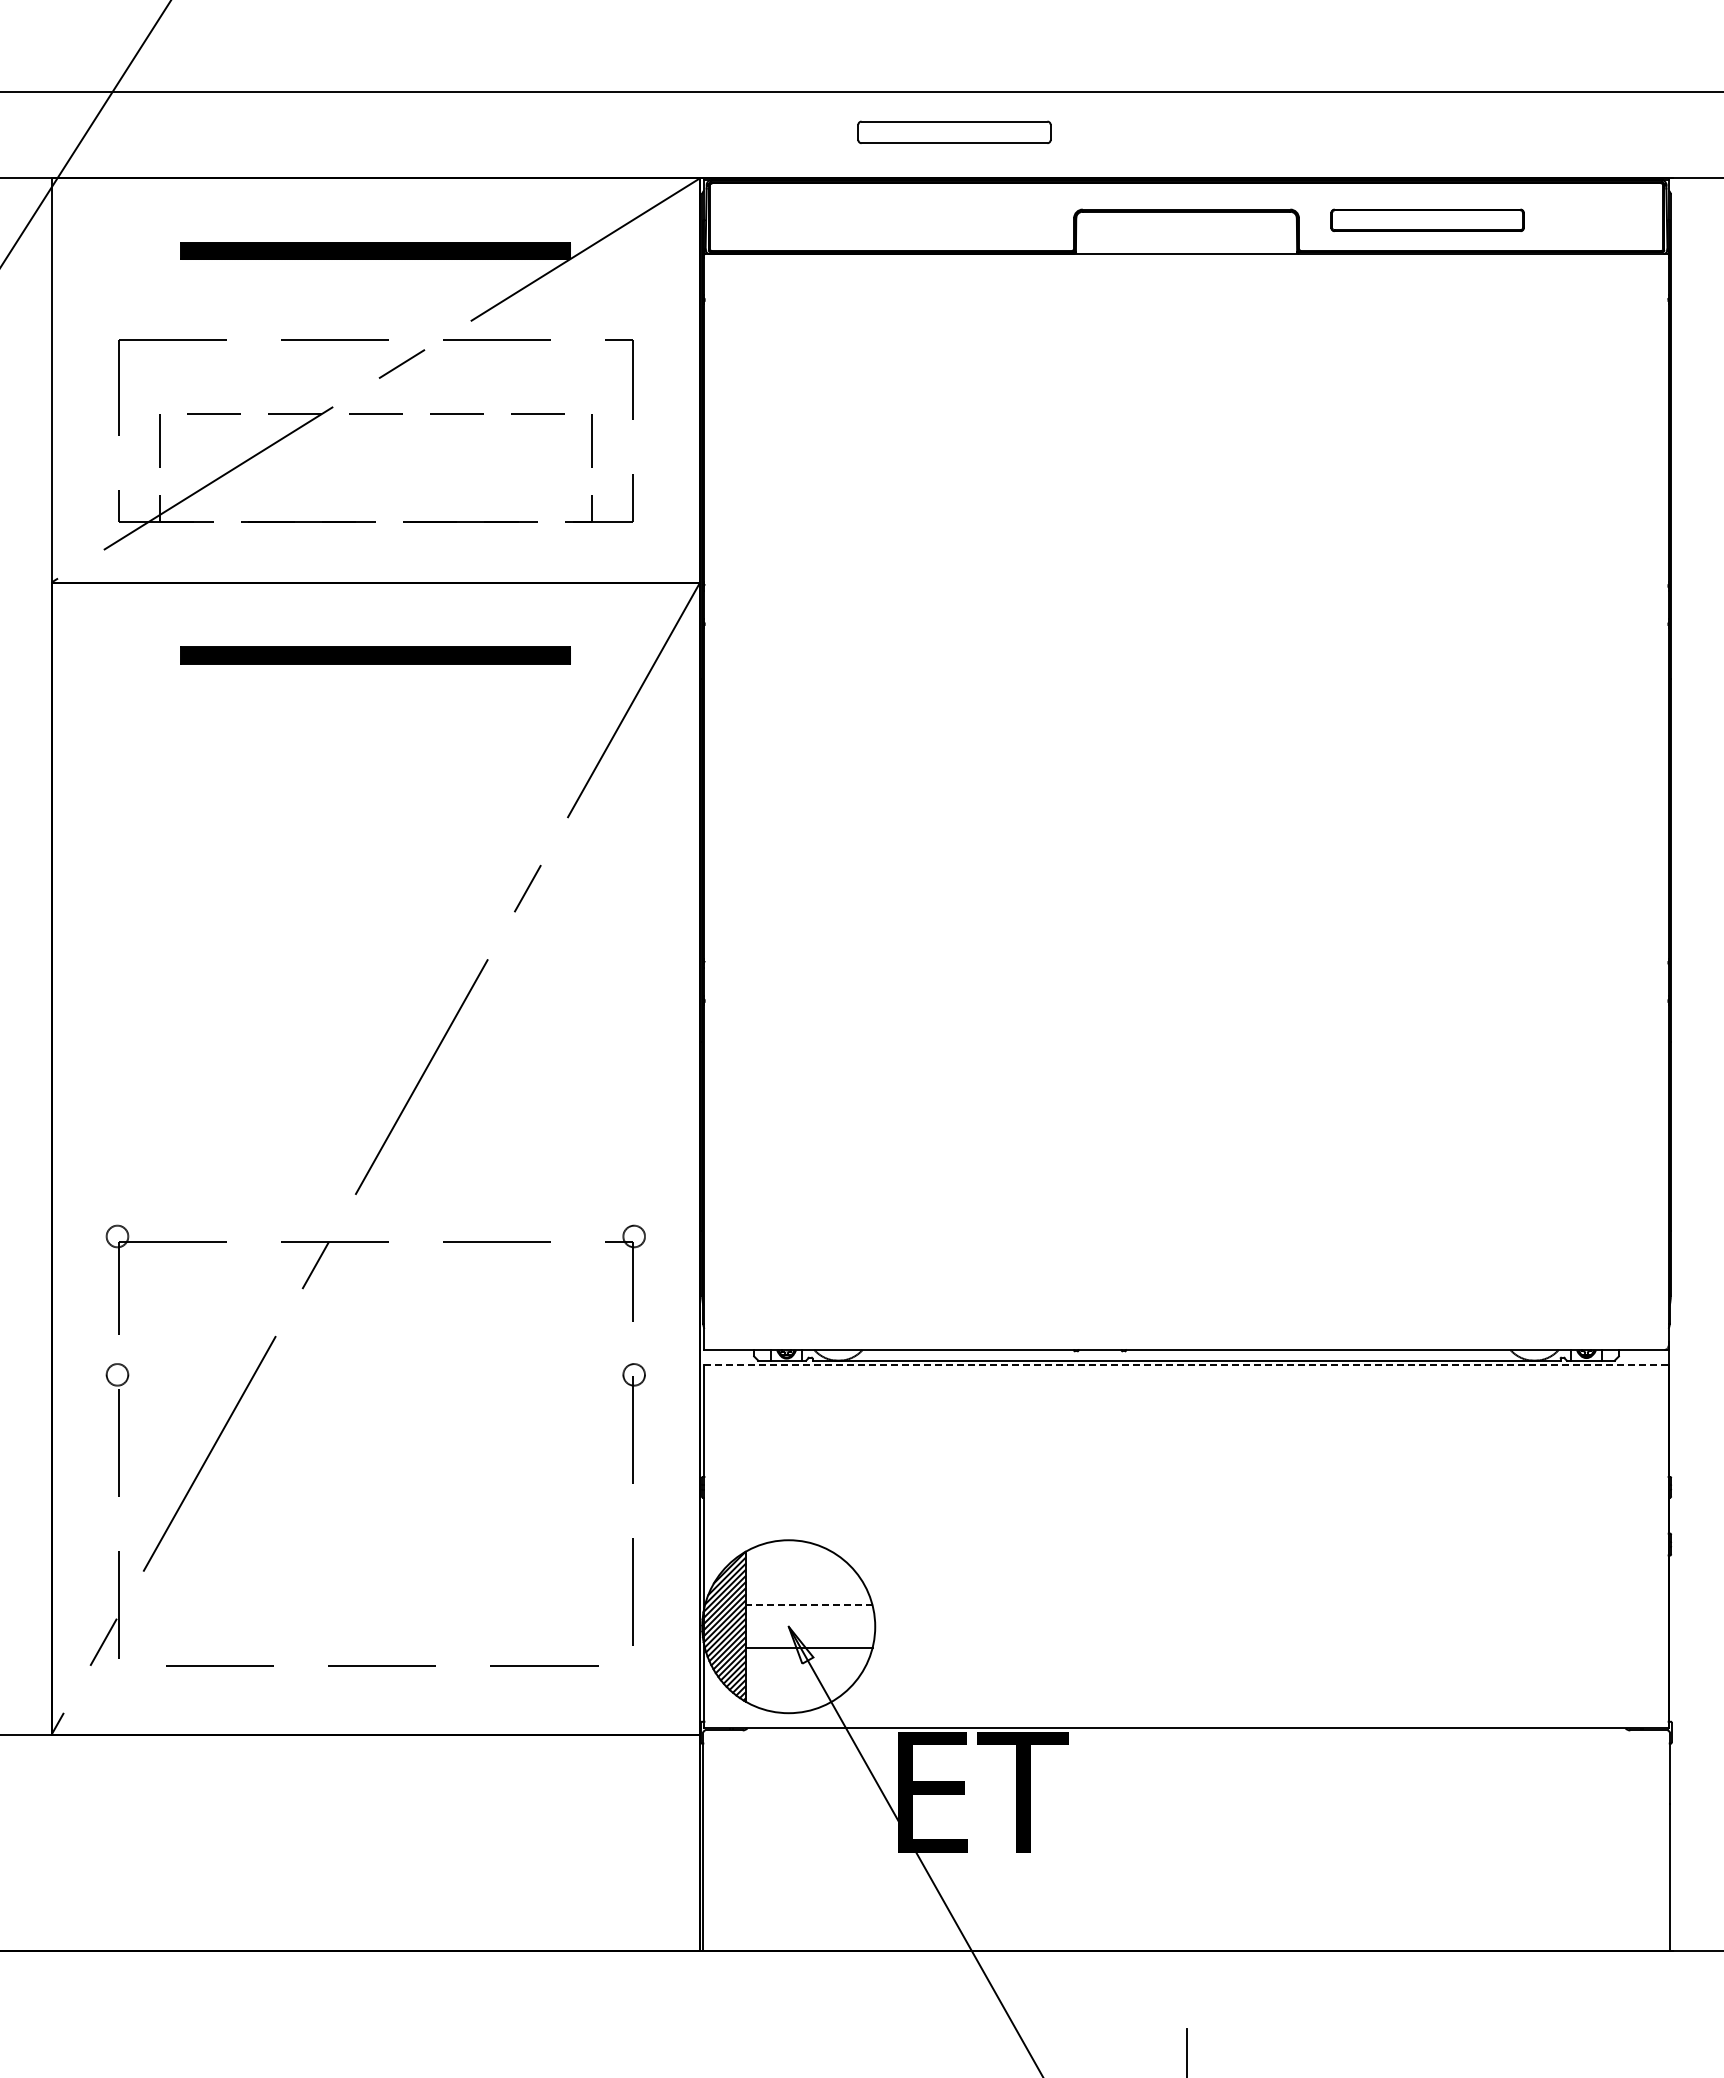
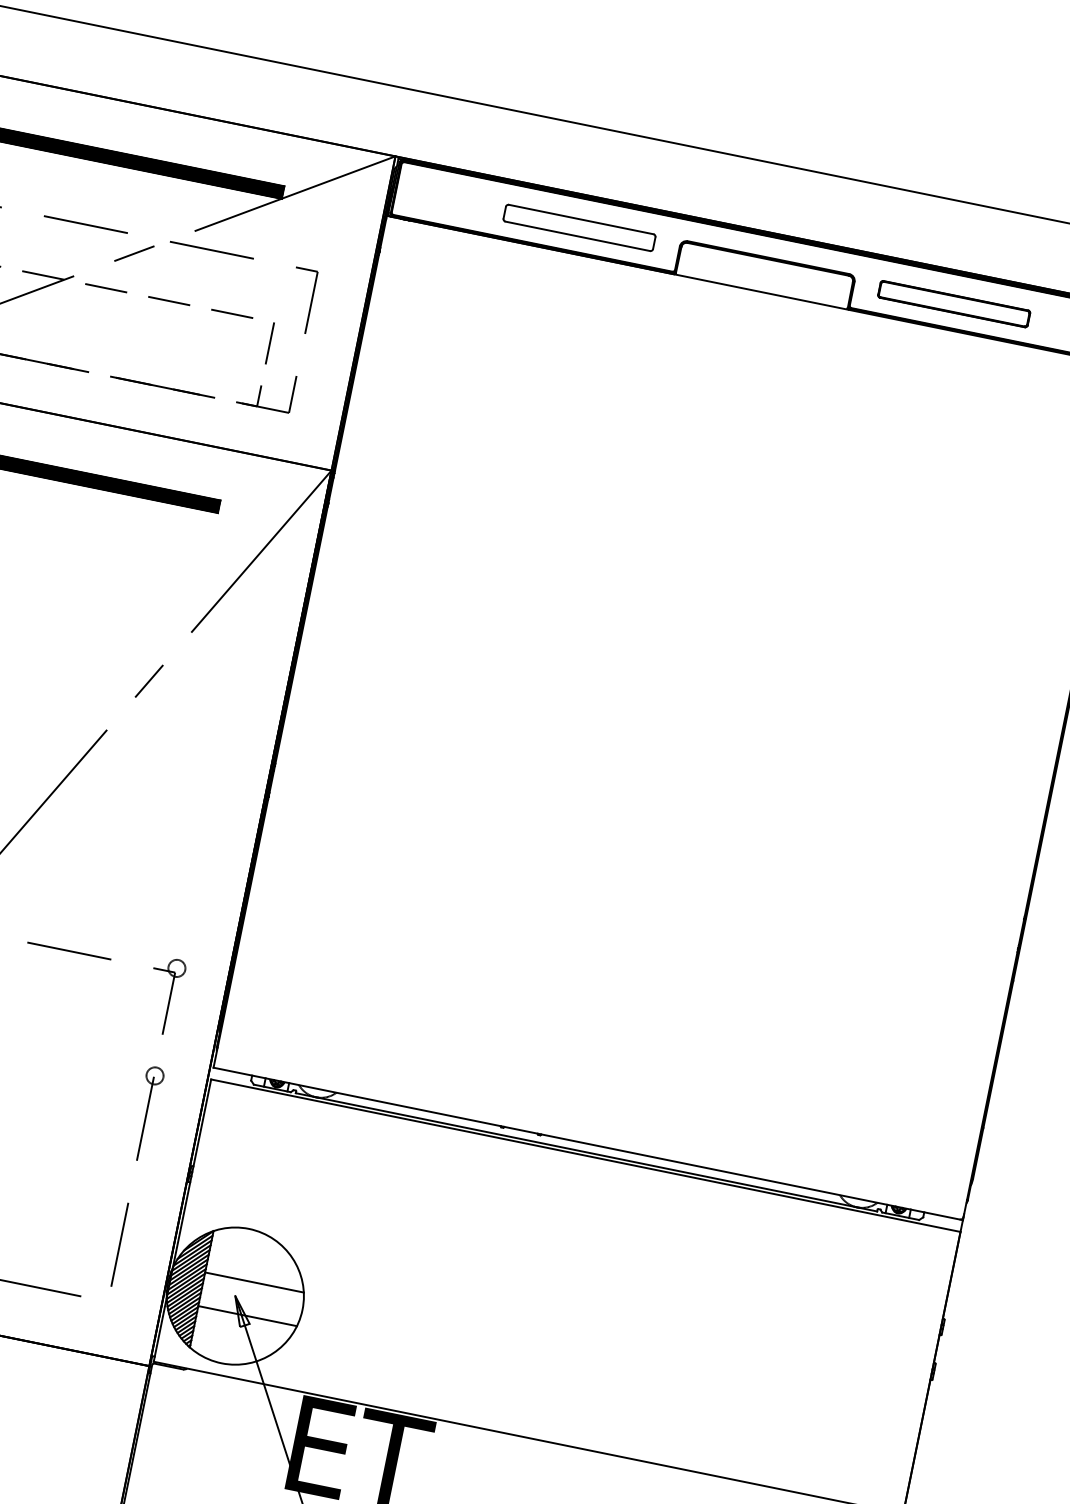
part: (954, 131) -> (579, 227), moved
line: (1187, 1365) -> (586, 1156), dashed -> solid
line: (808, 1605) -> (254, 1282), dashed -> solid

